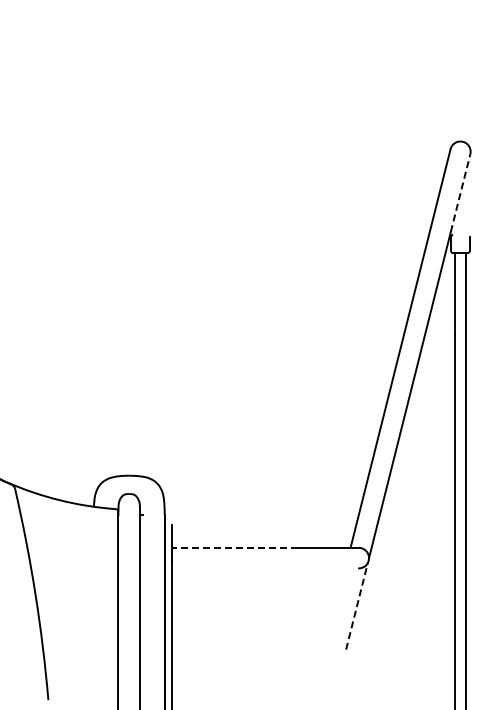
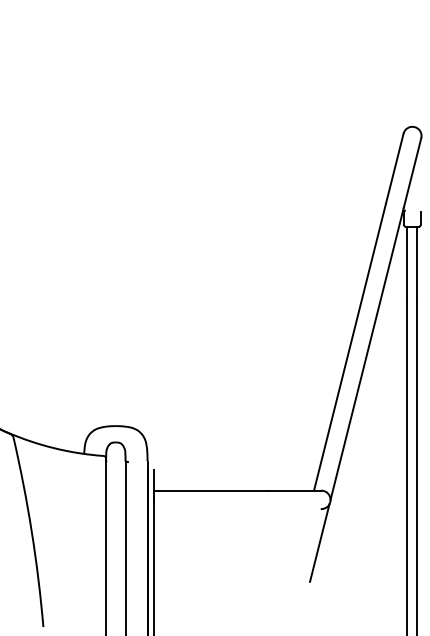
line: (460, 192) -> (412, 172), dashed -> solid
line: (234, 547) -> (210, 490), dashed -> solid
line: (356, 606) -> (319, 543), dashed -> solid

